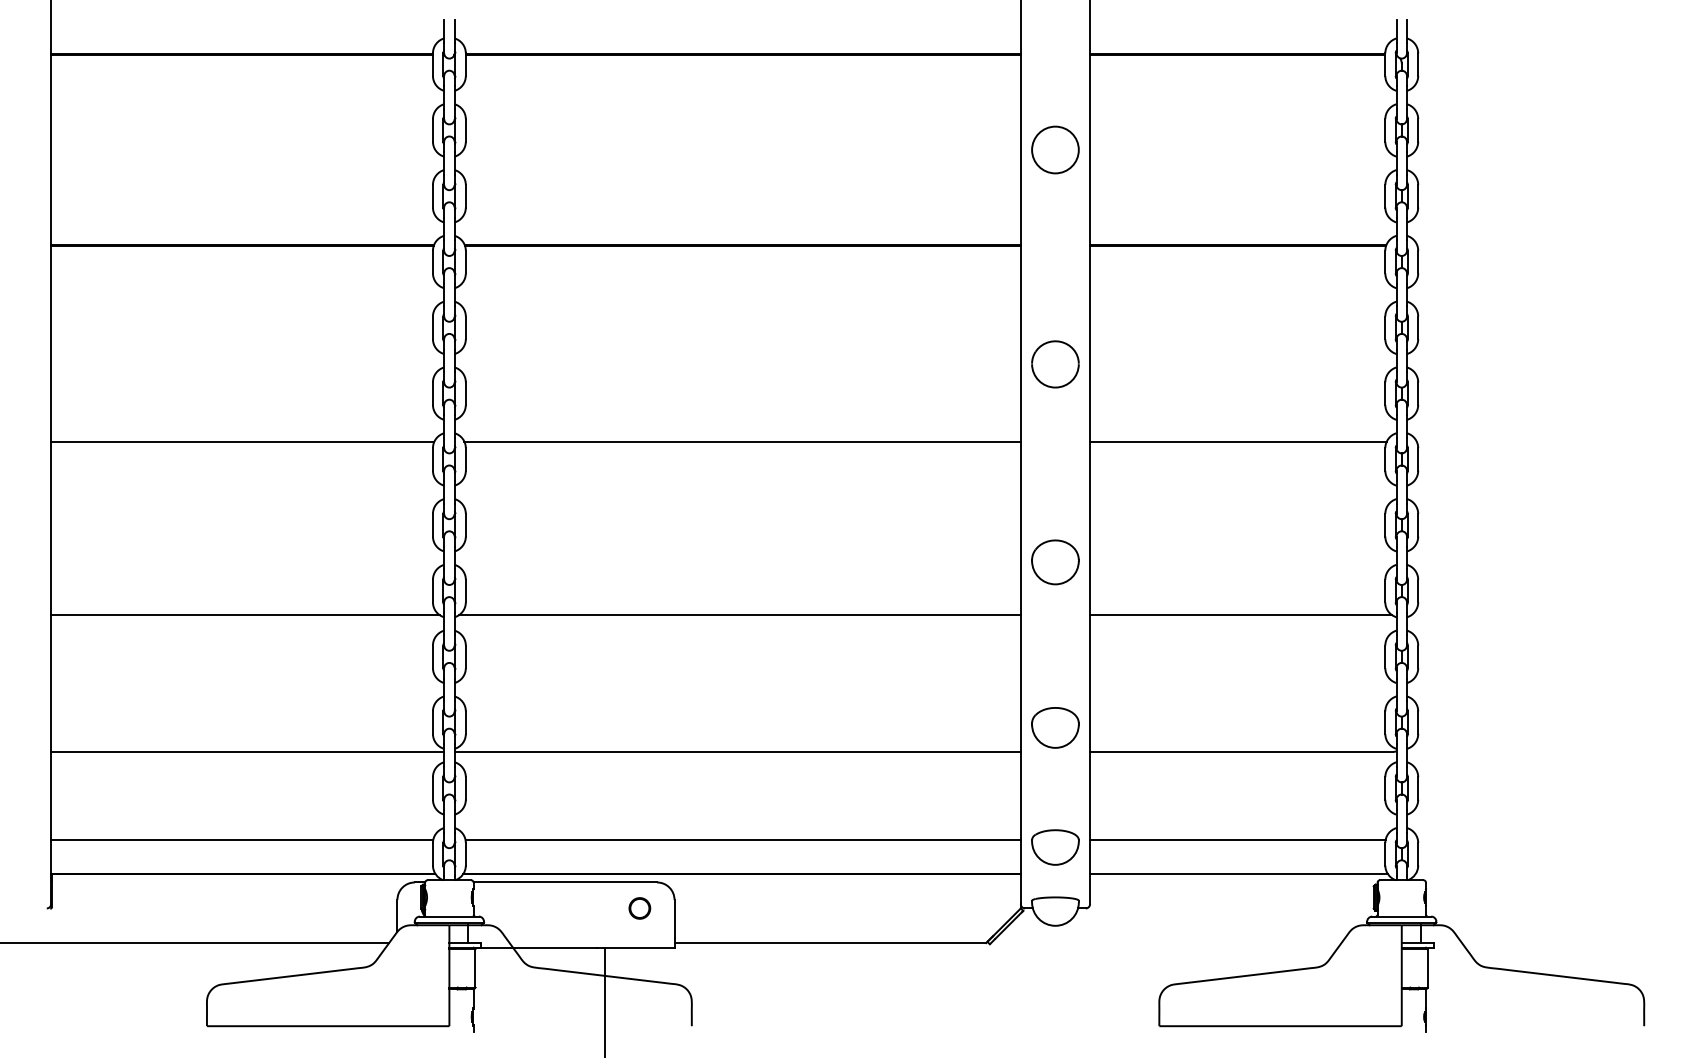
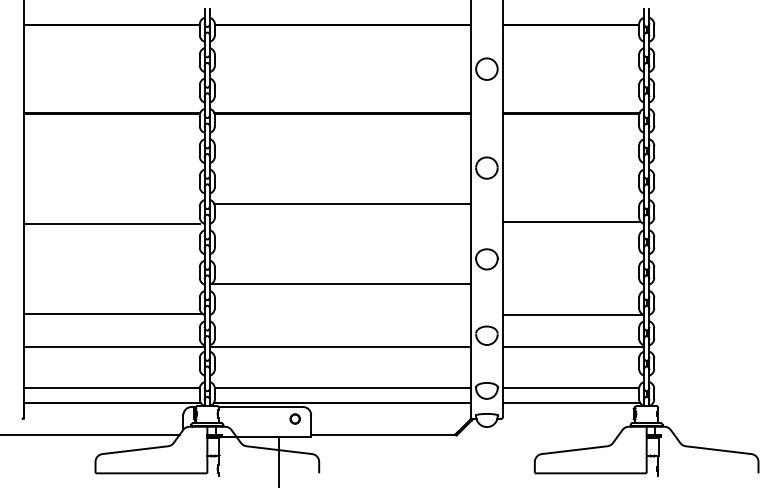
line: (241, 441) -> (111, 223), moved
line: (1236, 441) -> (570, 221), moved
line: (245, 614) -> (113, 313), moved
line: (1240, 614) -> (572, 314), moved

